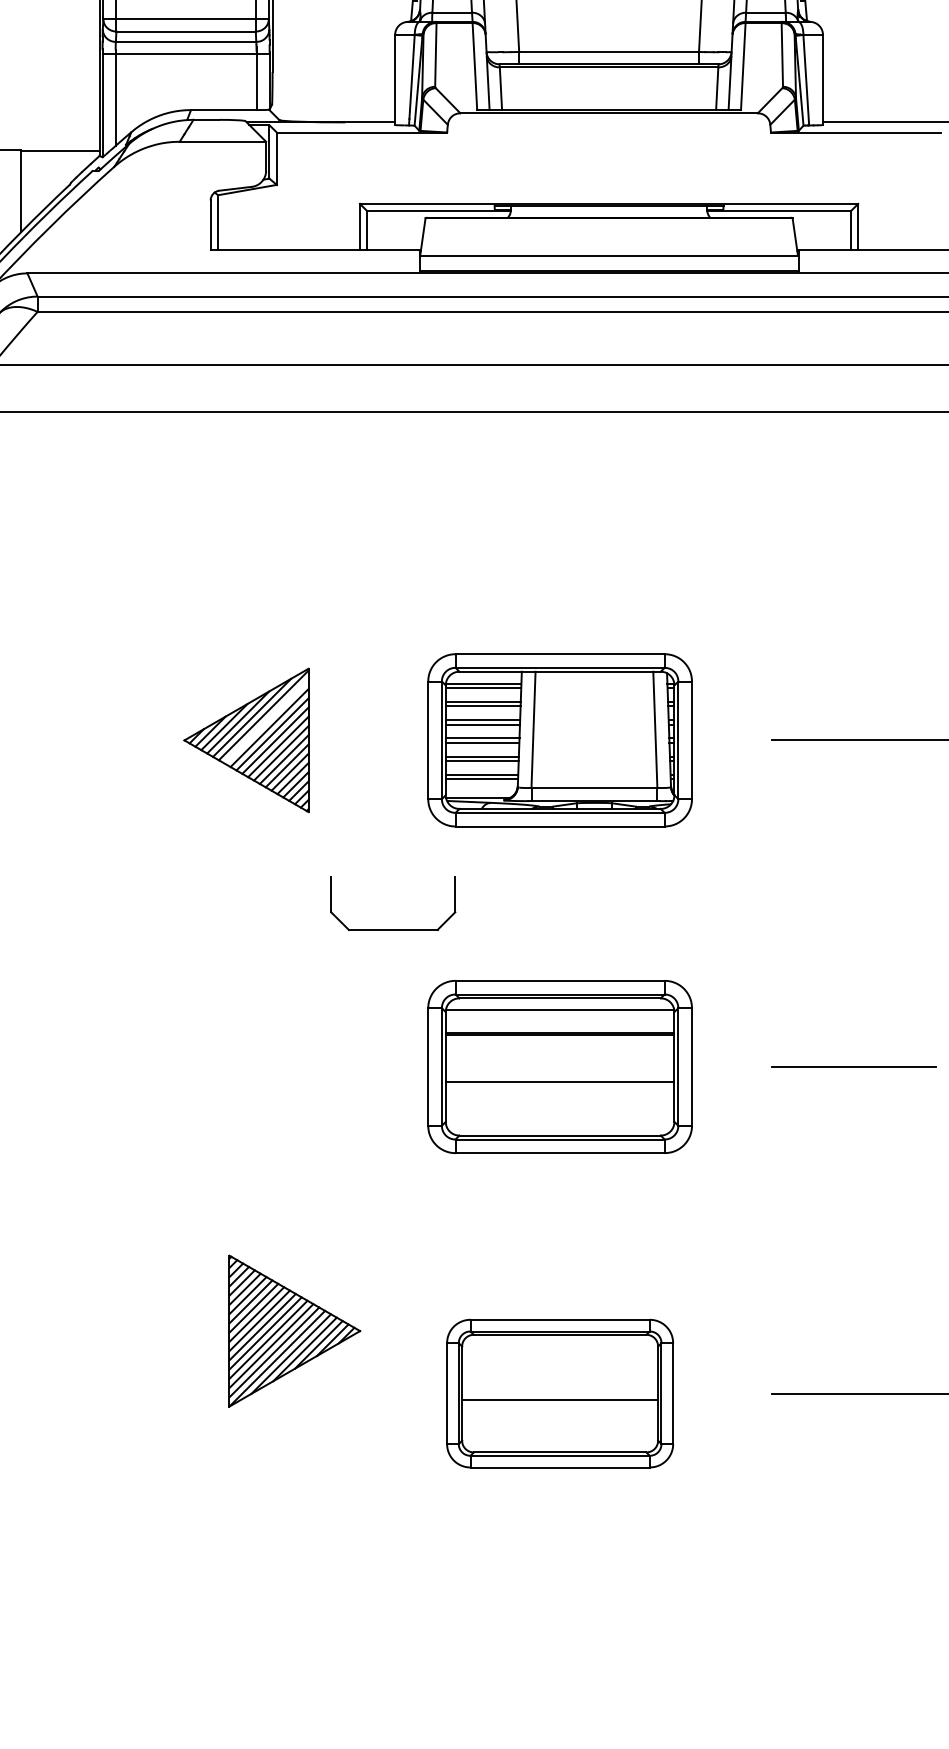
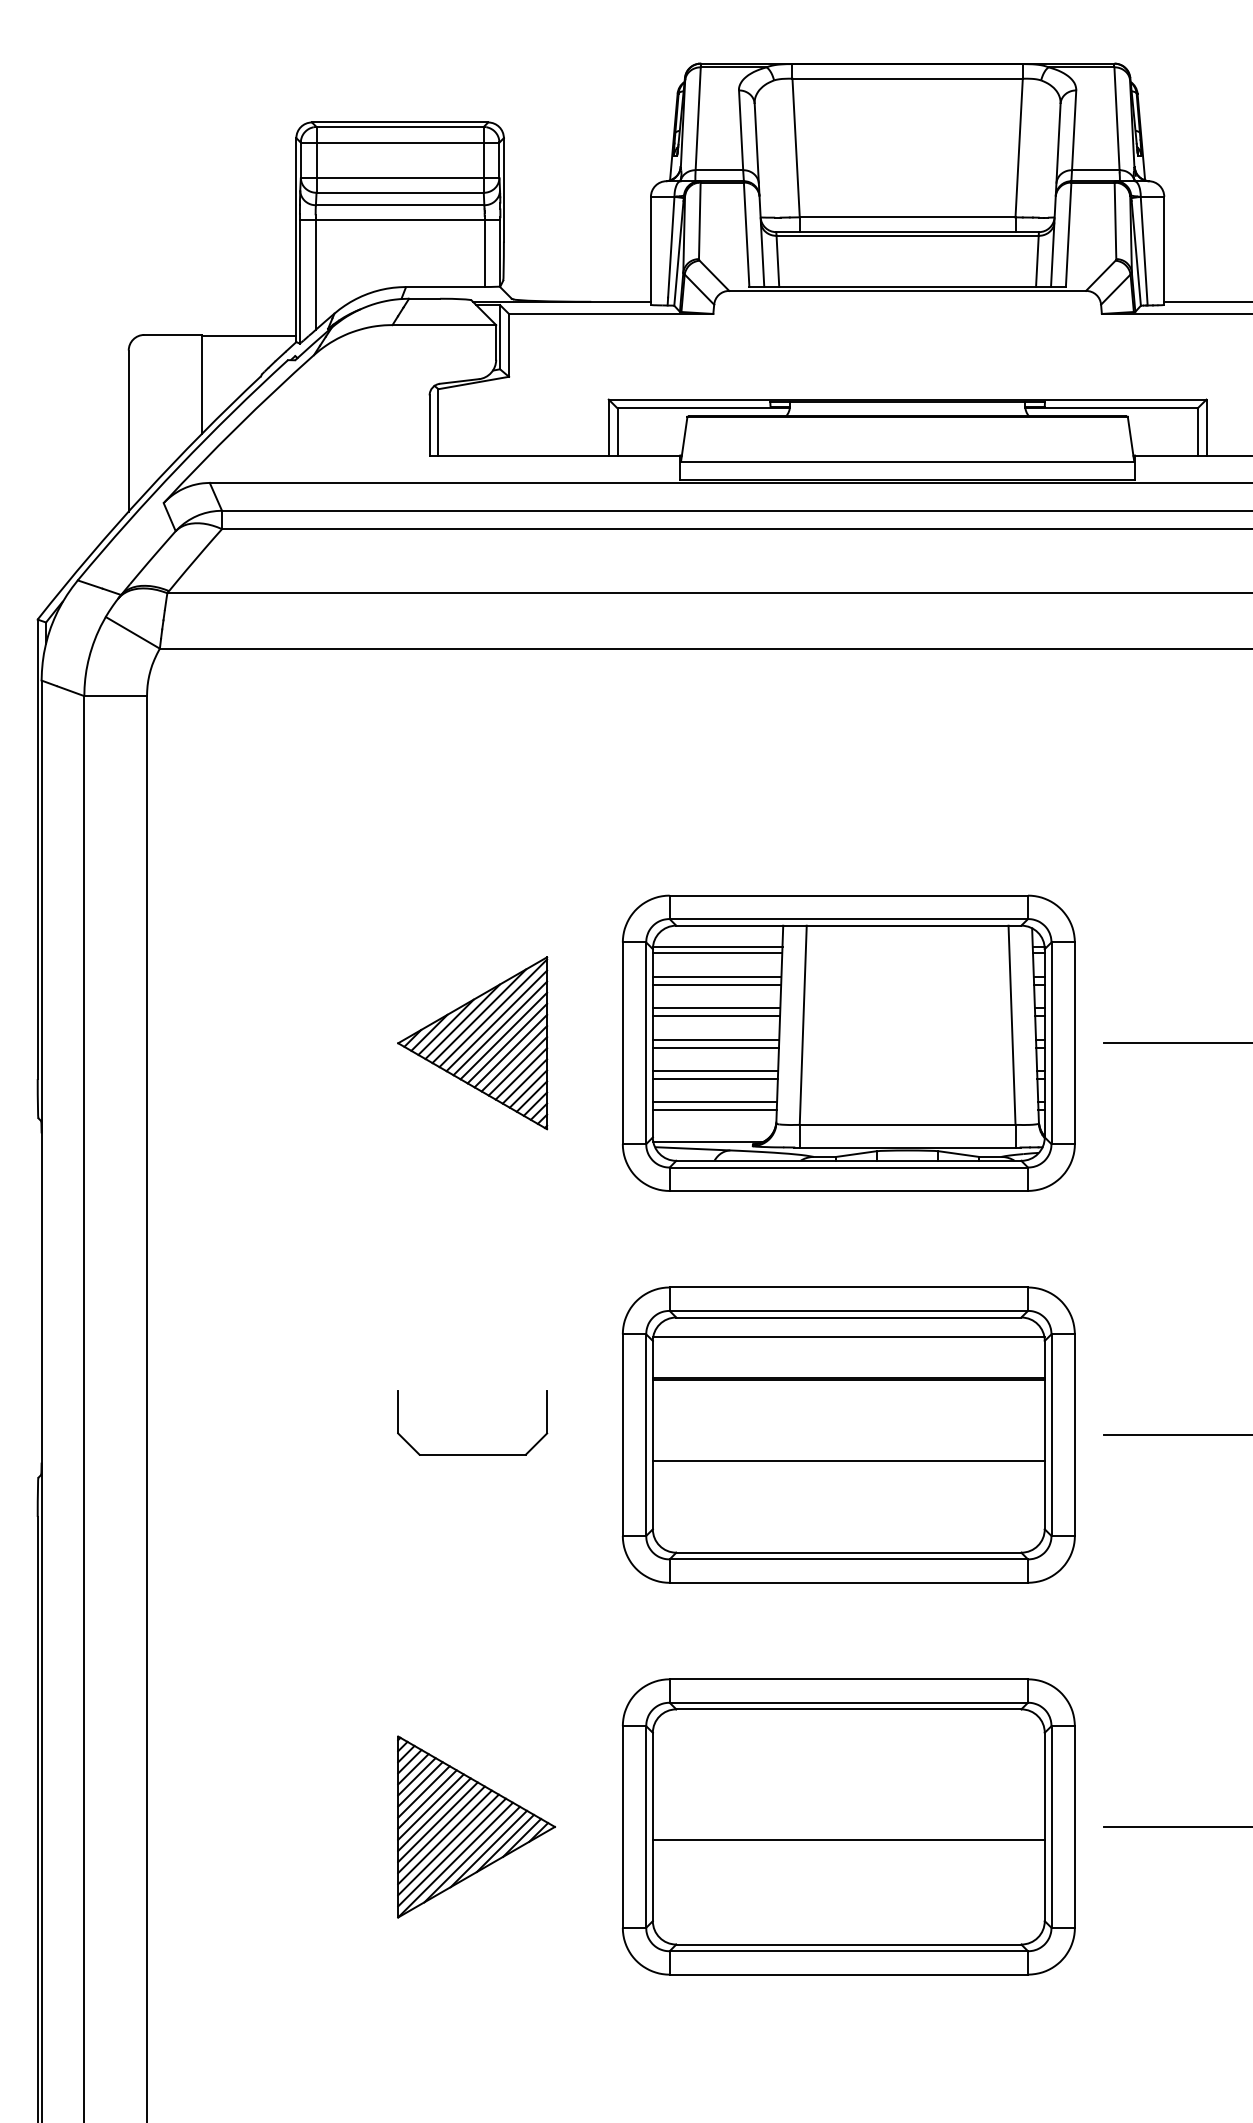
line: (266, 721) -> (496, 1020), added
part: (559, 739) -> (848, 1042), size x1.43
part: (393, 929) -> (472, 1454), moved
part: (559, 1066) -> (848, 1434), size x1.43
part: (294, 1330) -> (476, 1826), moved
part: (559, 1393) -> (848, 1826), size x1.67

